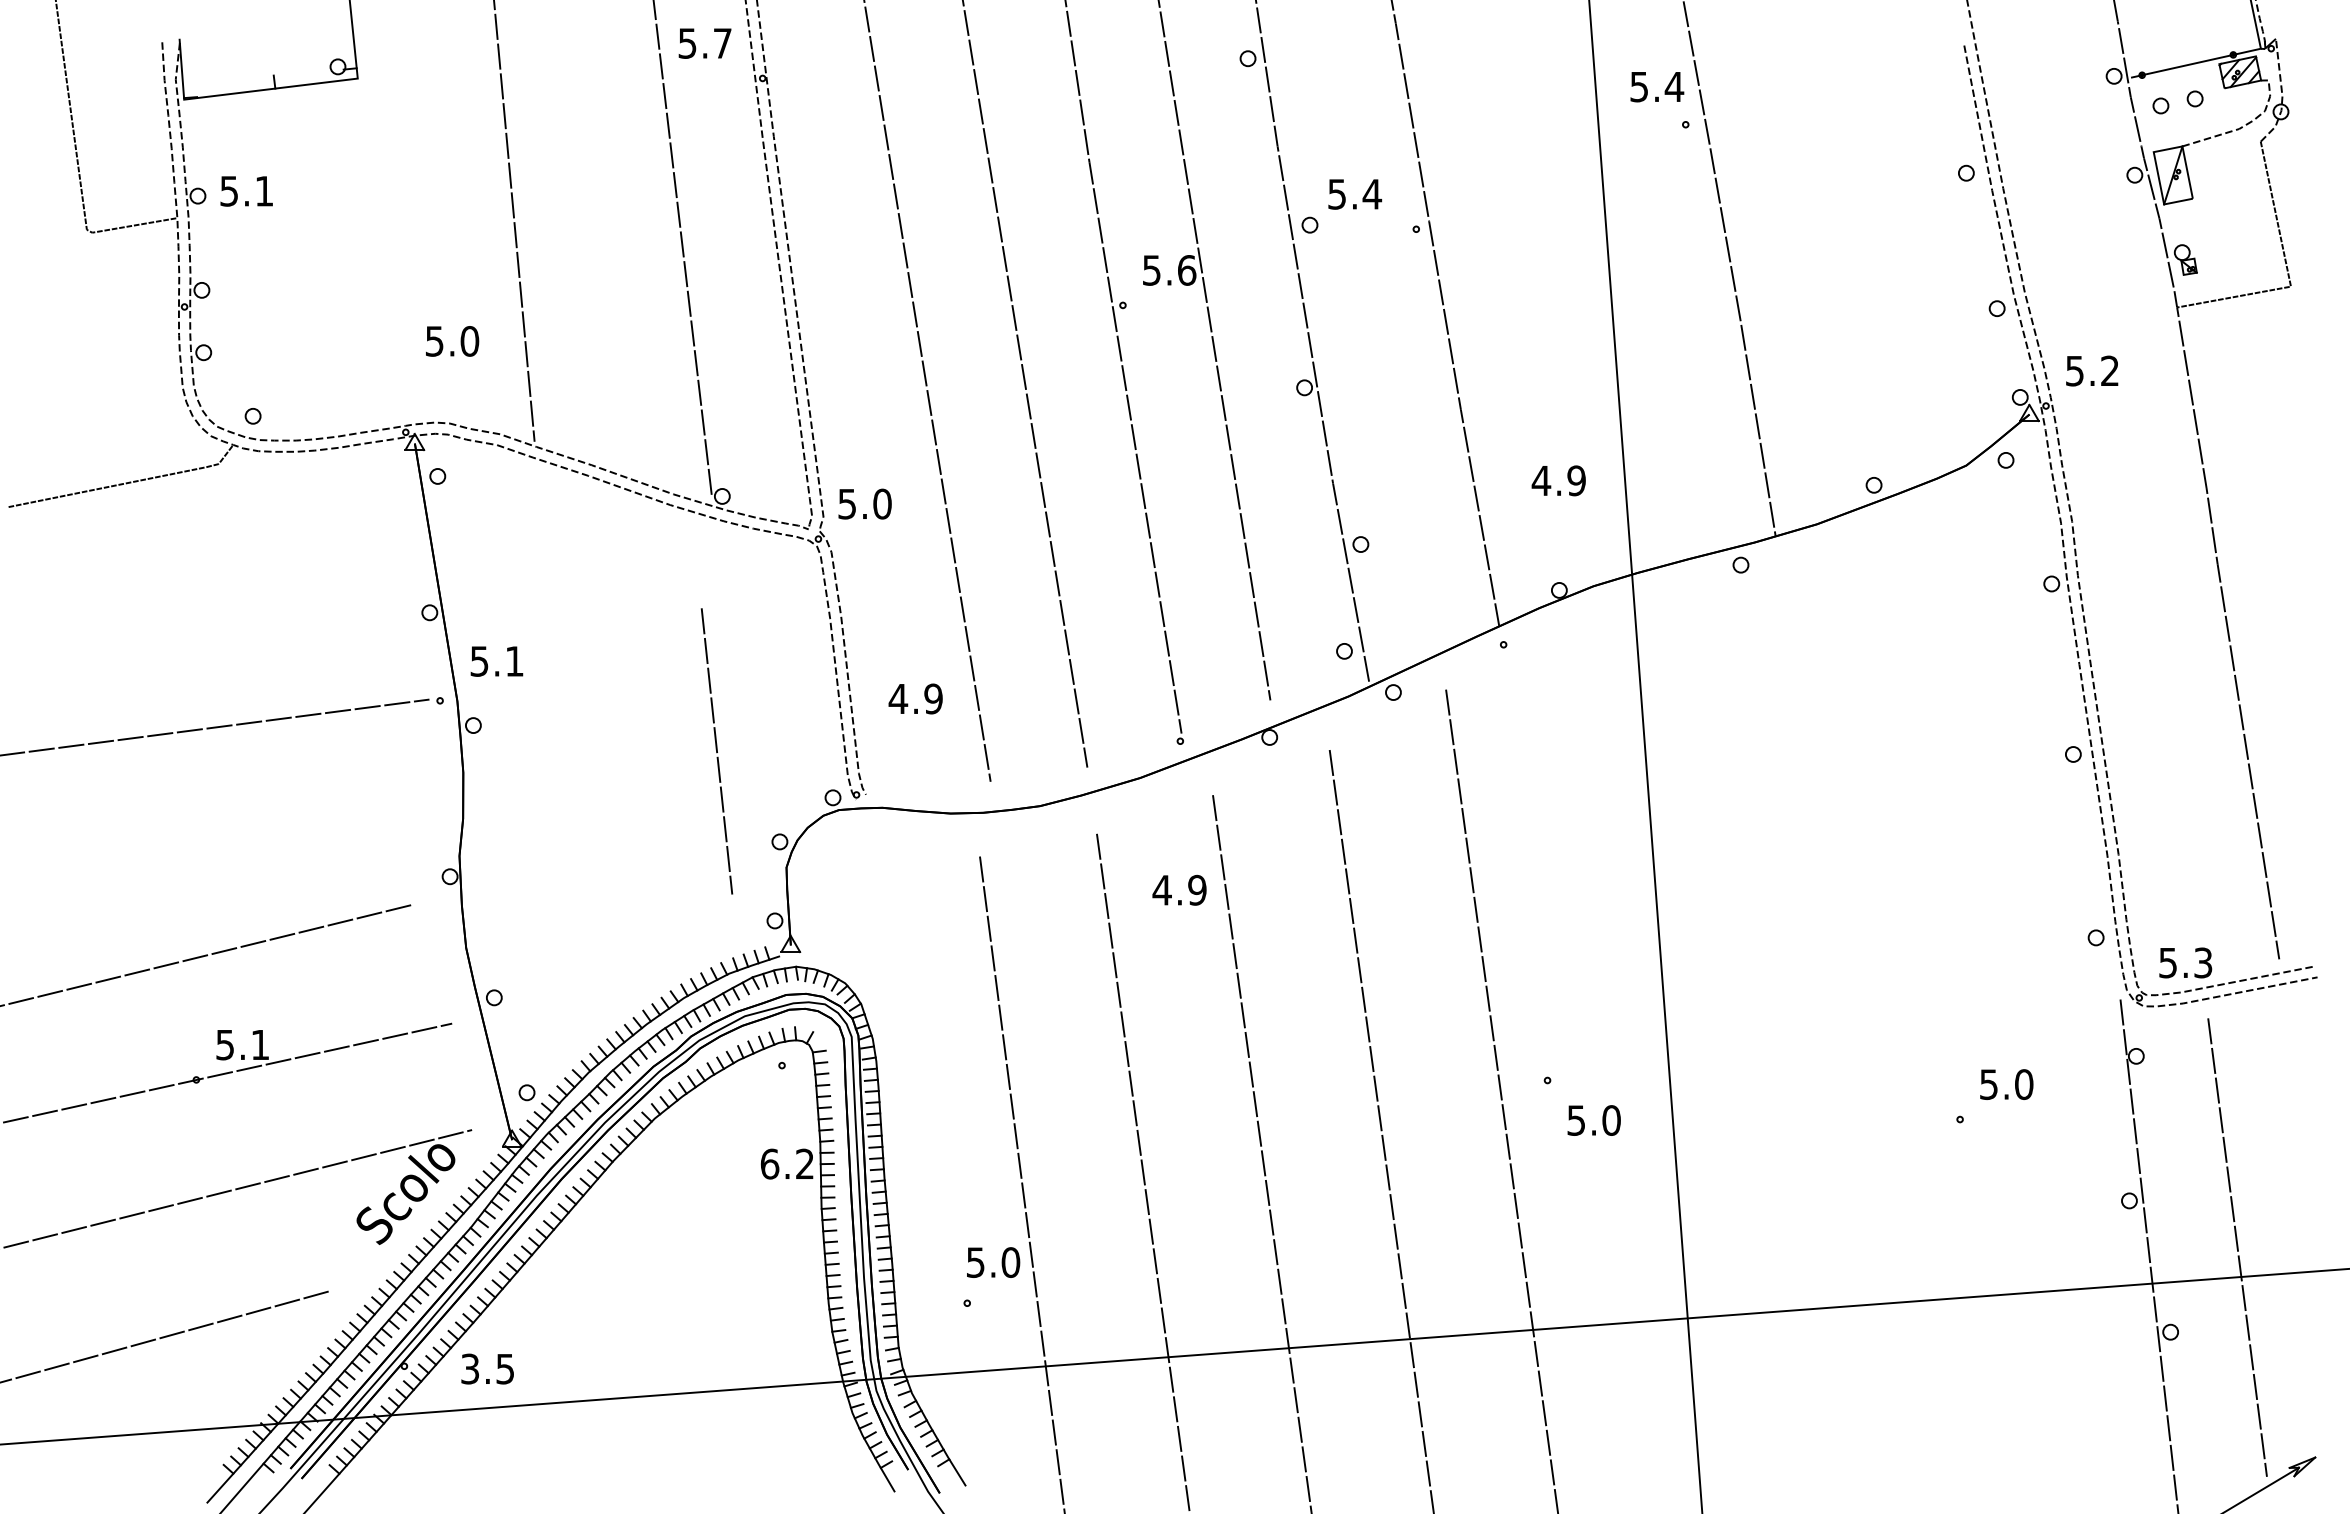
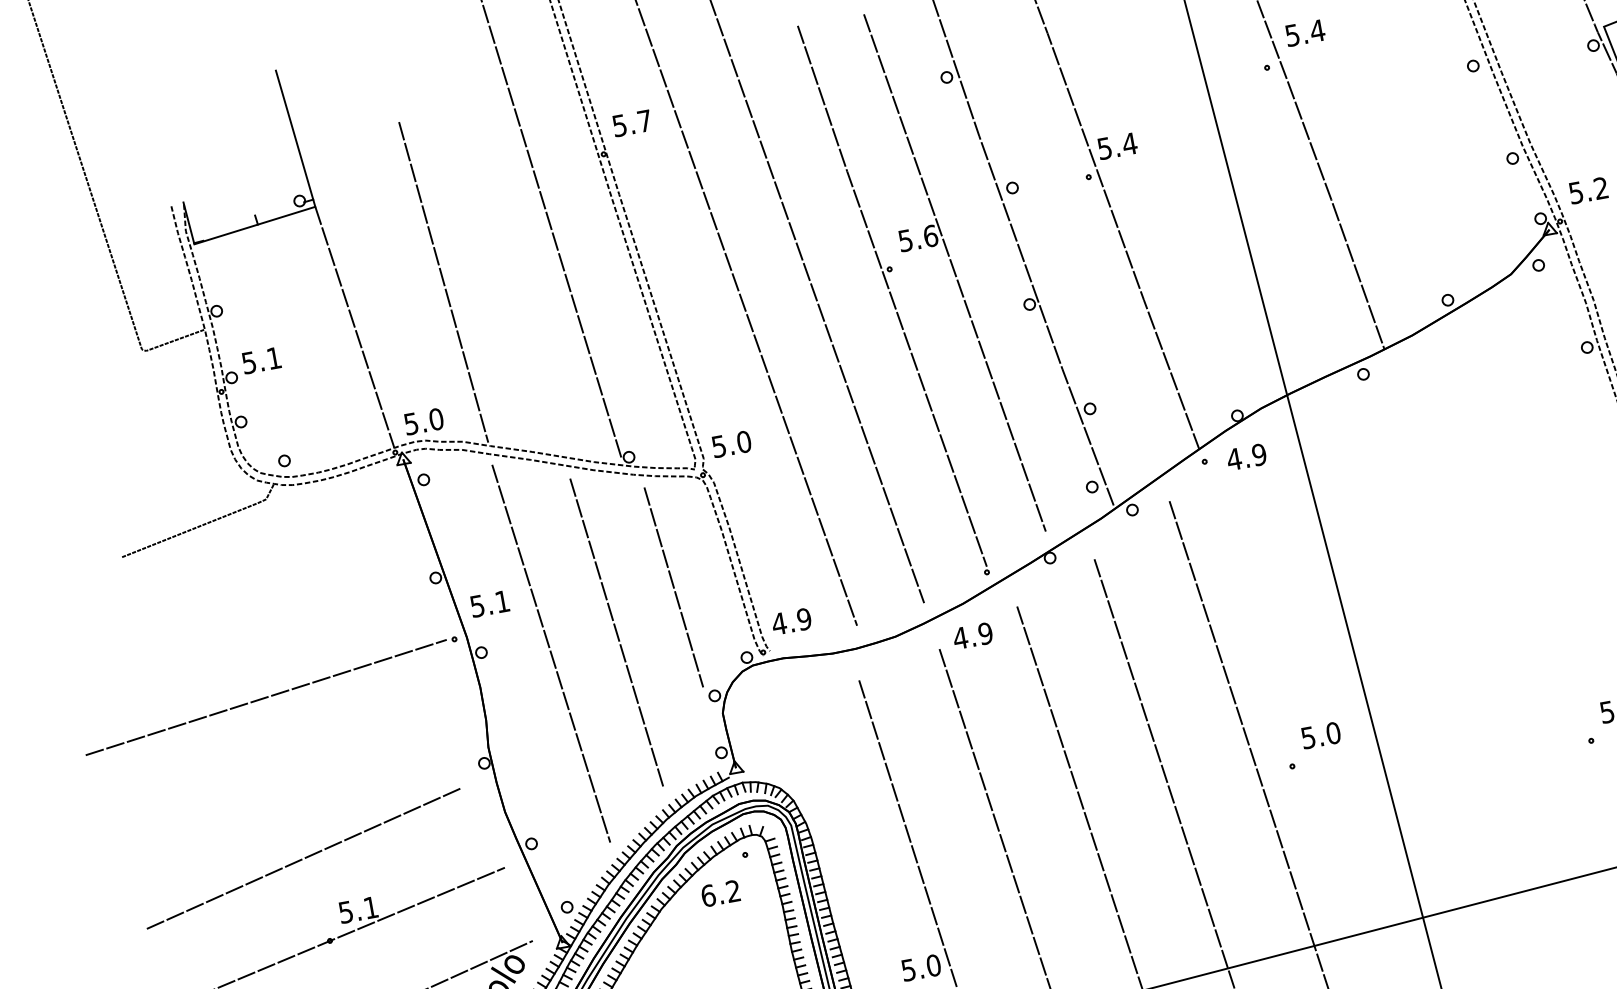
text: (704, 43) -> (631, 123), moved
text: (1657, 87) -> (1305, 33), moved
text: (246, 191) -> (261, 360), moved
text: (1355, 194) -> (1117, 146), moved
line: (381, 251) -> (354, 326), added
text: (452, 341) -> (424, 421), moved
text: (1558, 480) -> (1246, 456), moved
text: (915, 698) -> (791, 621), moved
line: (662, 731) -> (616, 632), added
line: (567, 743) -> (550, 653), added
line: (716, 751) -> (673, 587), moved
text: (1179, 889) -> (972, 635), moved
text: (1593, 1120) -> (1320, 735), moved
text: (786, 1163) -> (720, 893), moved

